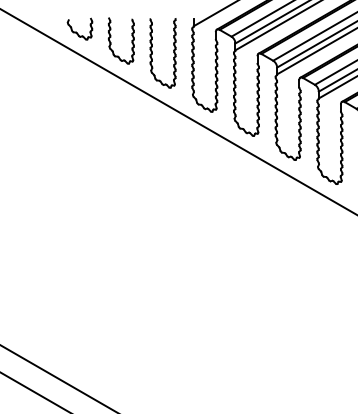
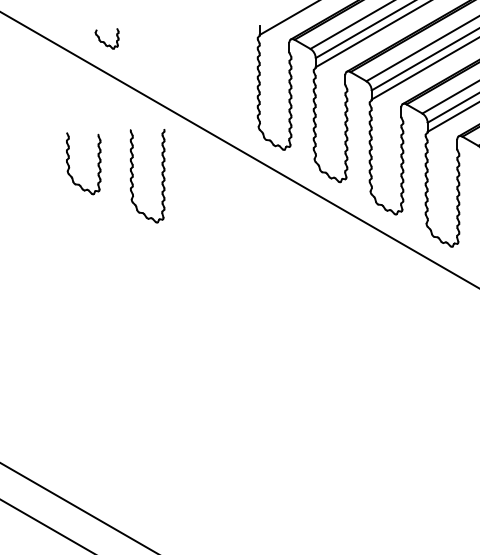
part: (79, 28) -> (106, 38), size x0.7
part: (111, 43) -> (70, 167), moved
part: (152, 53) -> (133, 176), moved

